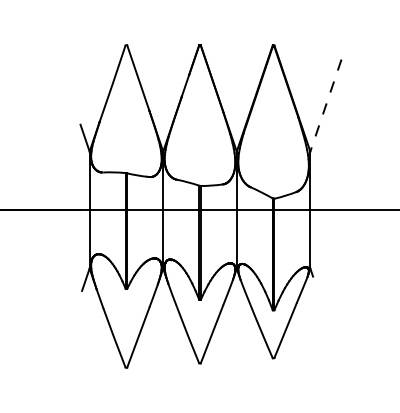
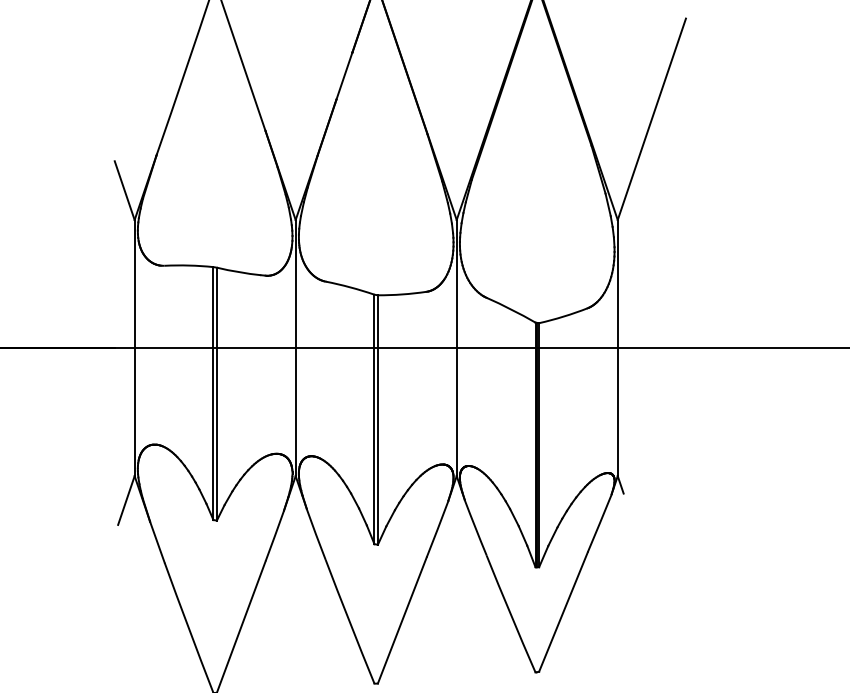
line: (325, 105) -> (650, 119), dashed -> solid

